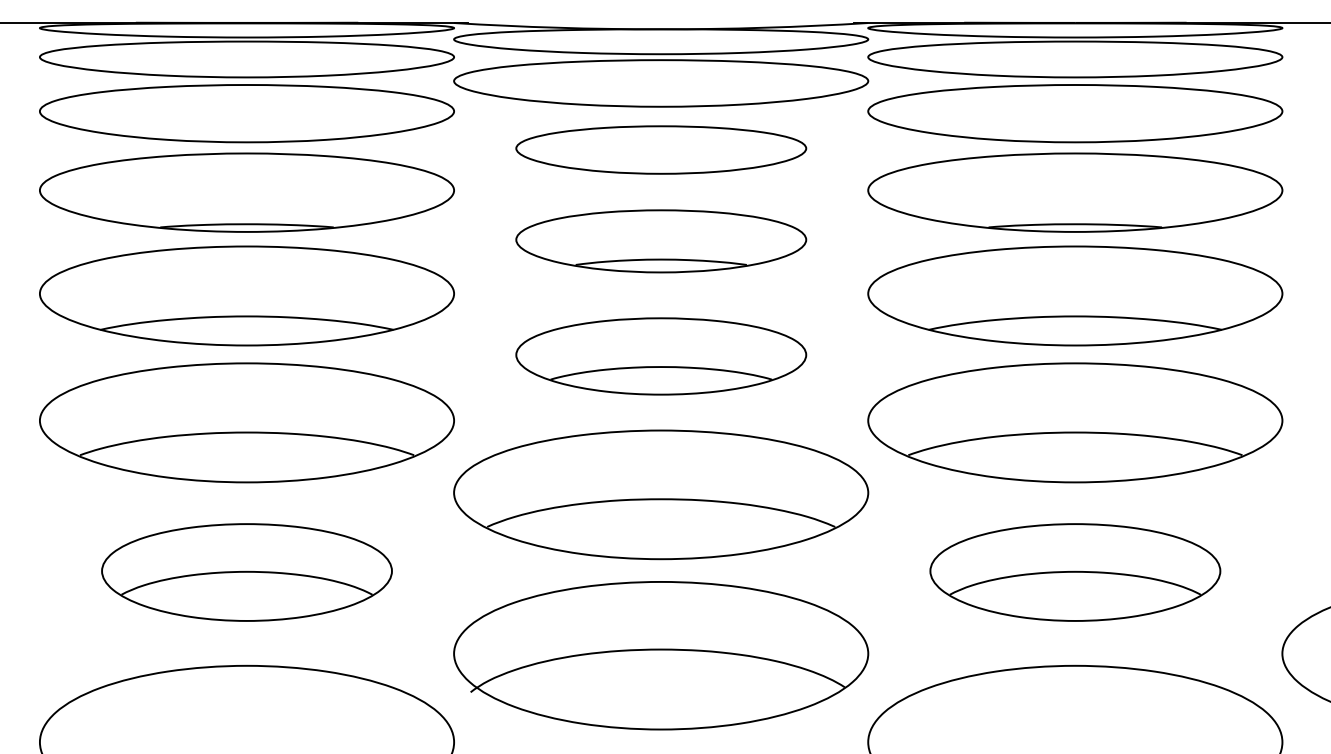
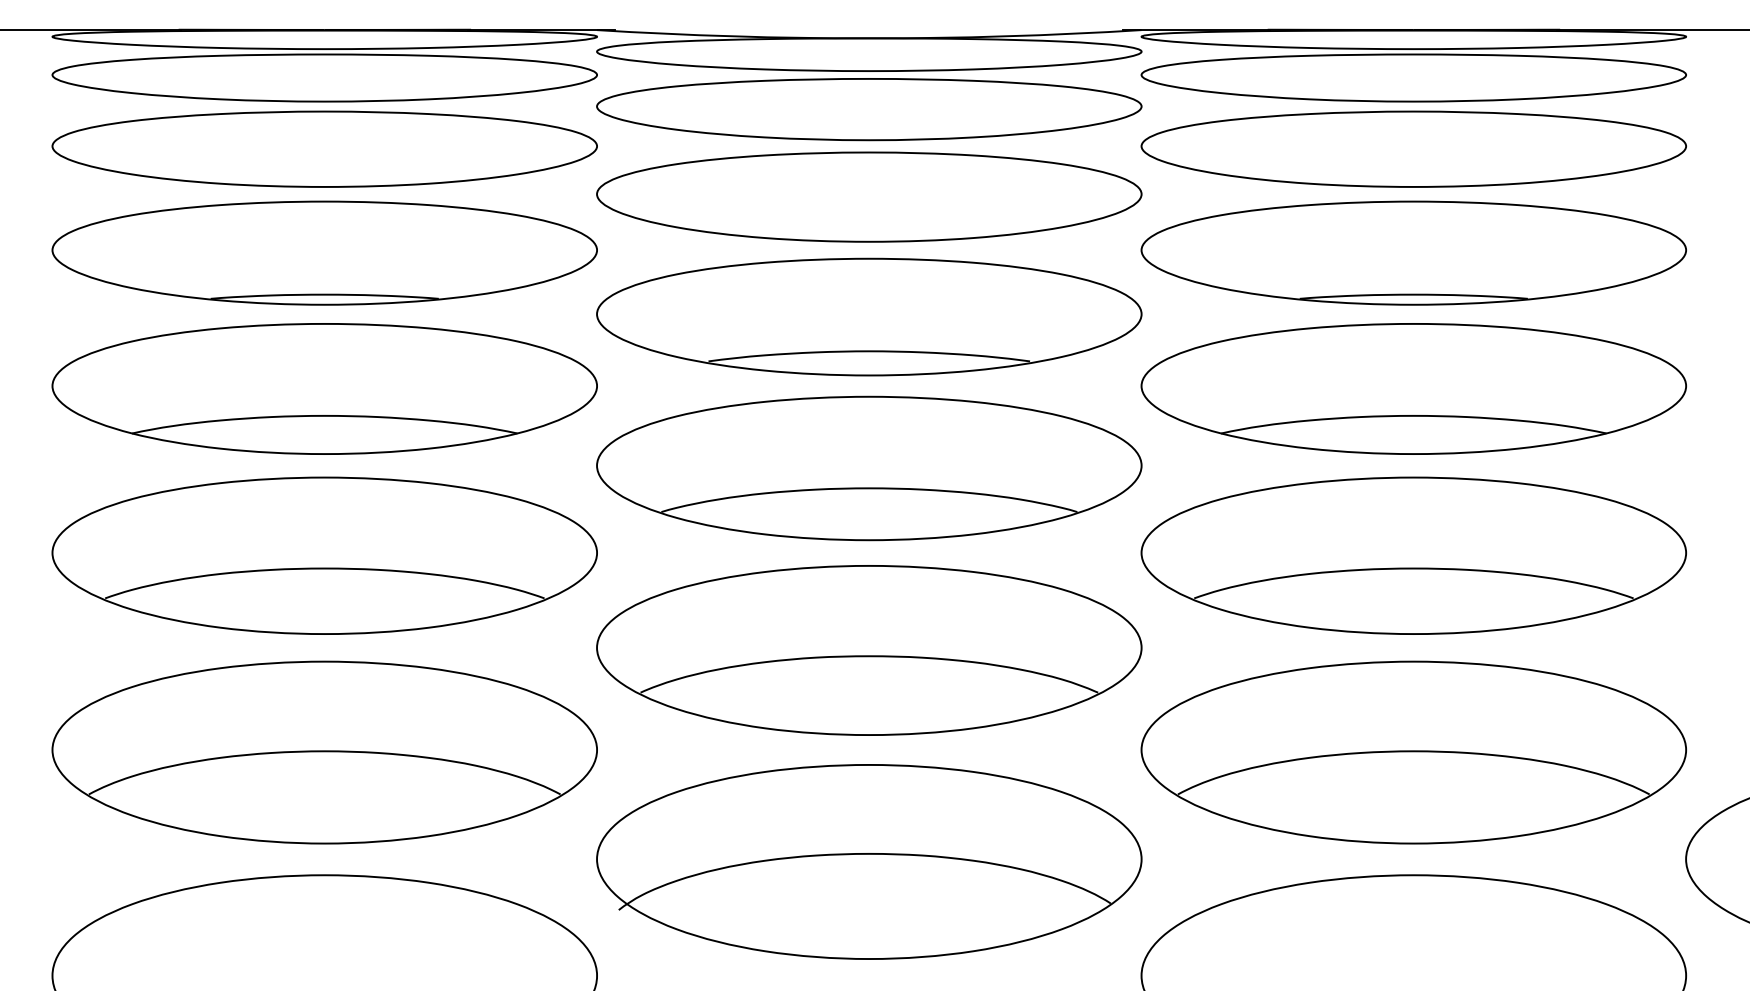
part: (661, 149) -> (869, 196), size x1.43
part: (661, 241) -> (869, 317), size x1.43
part: (661, 356) -> (869, 468), size x1.43
part: (246, 572) -> (324, 752), size x1.43
part: (1075, 572) -> (1414, 752), size x1.43

